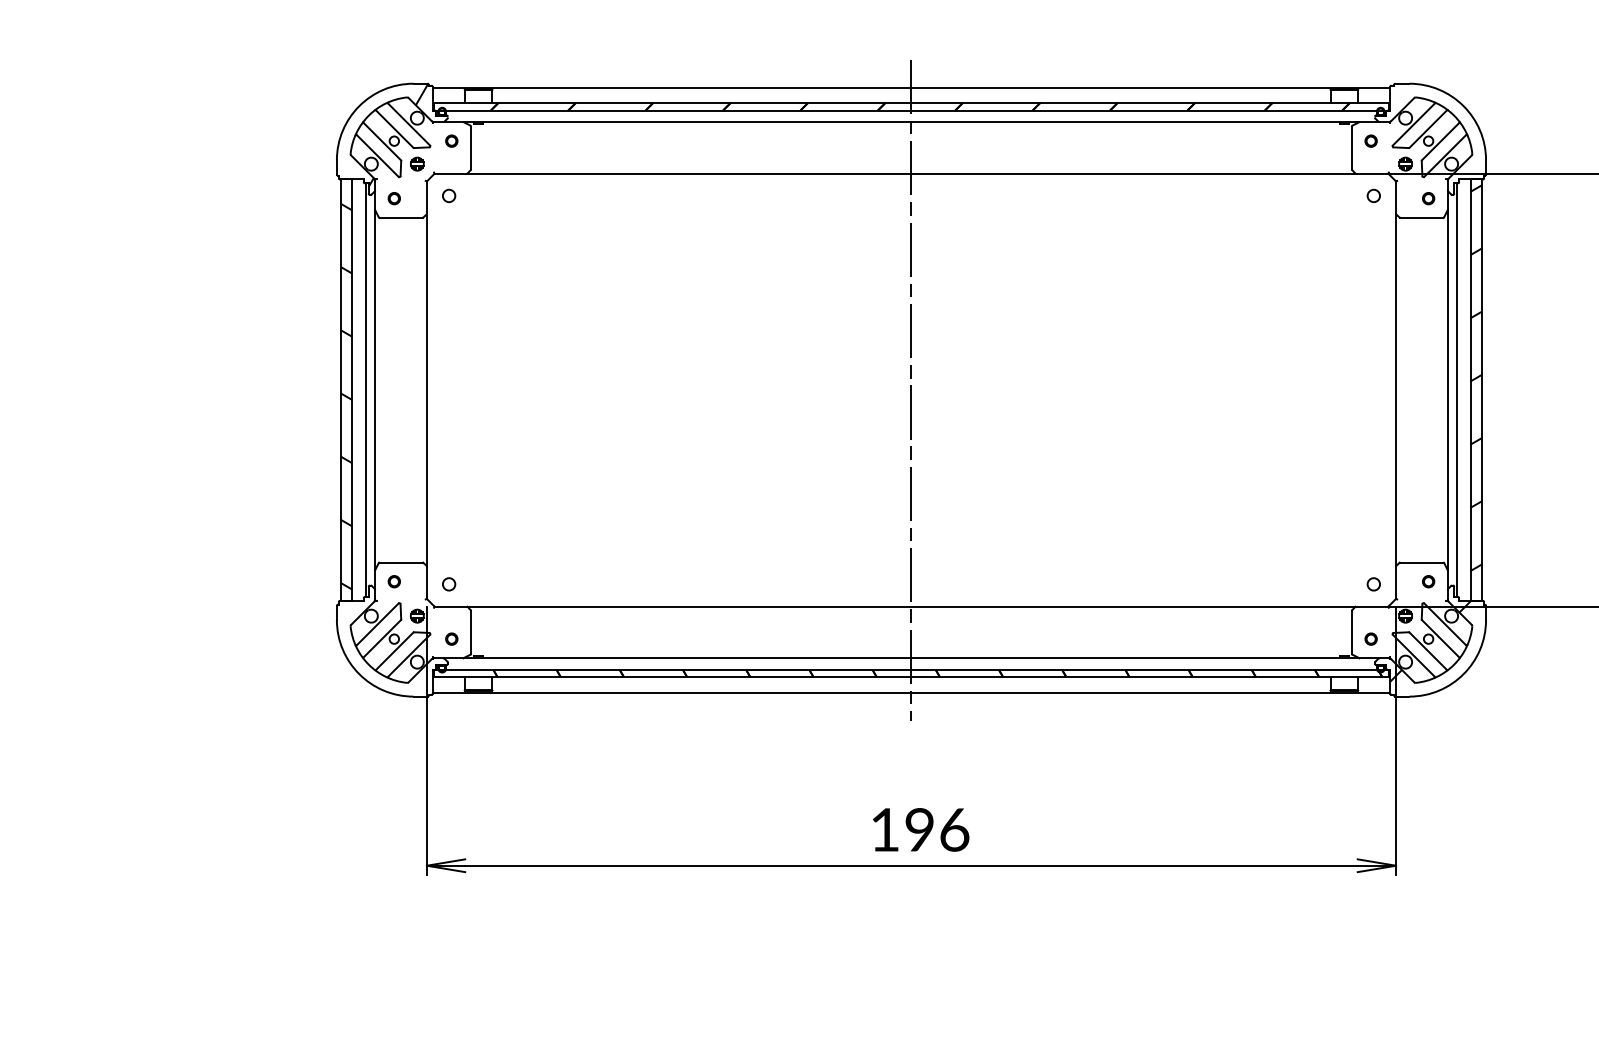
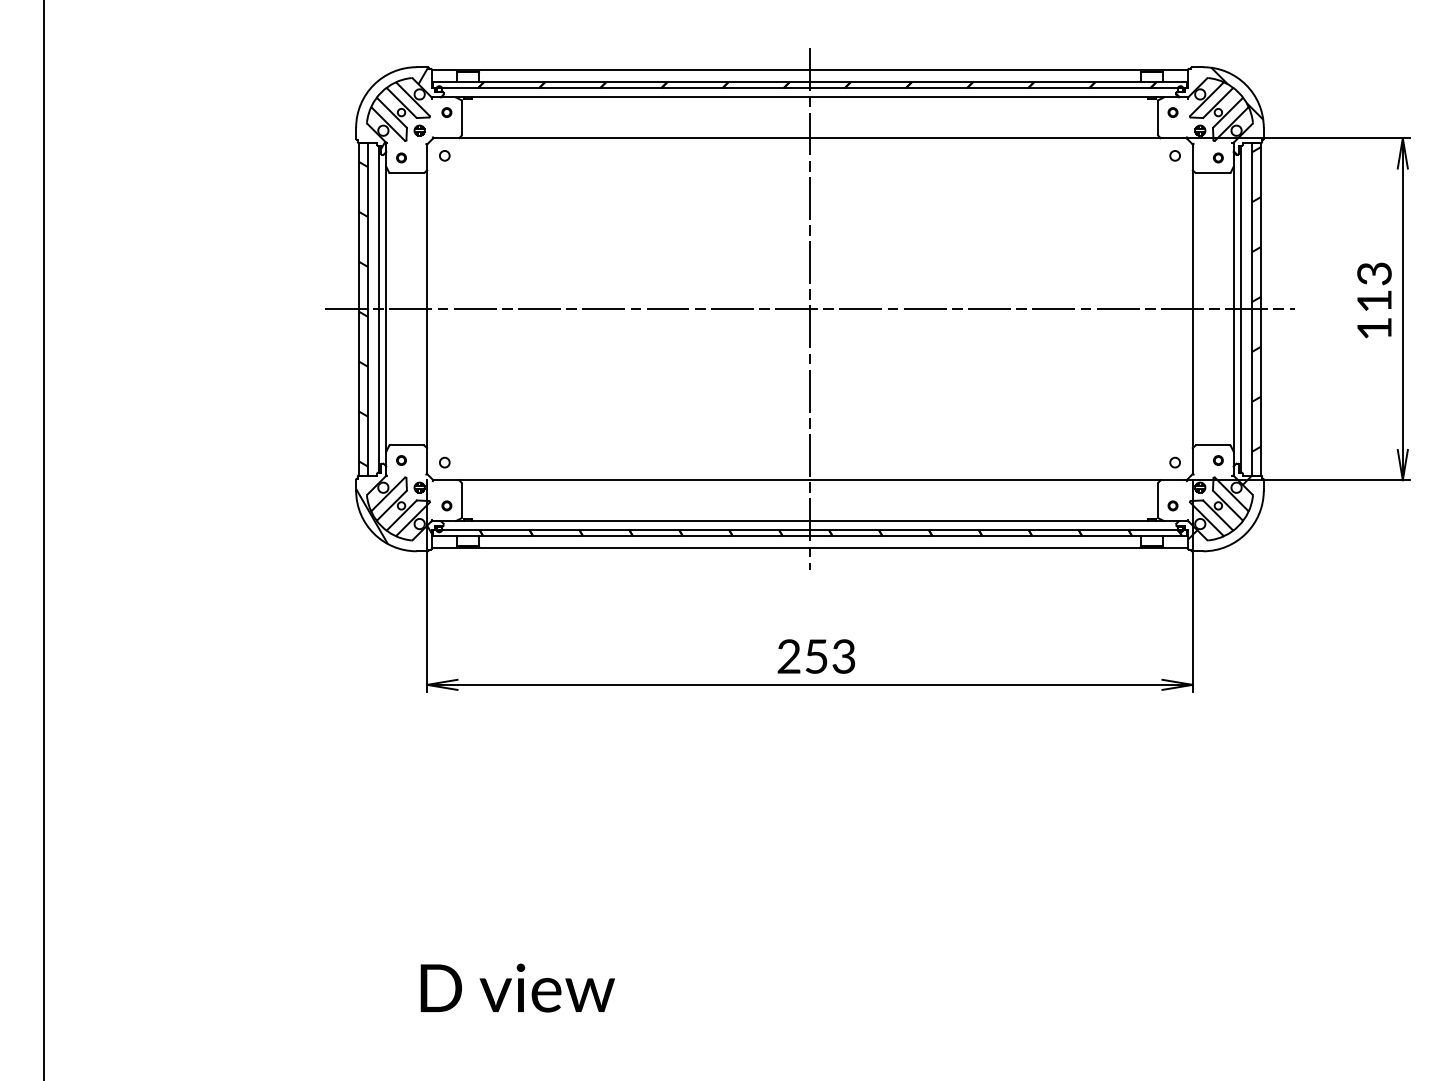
hatch: (1429, 138) -> (1219, 110), added
line: (910, 390) -> (809, 309), added
hatch: (384, 652) -> (393, 516), added
text: (919, 829) -> (816, 656), 196 -> 253

